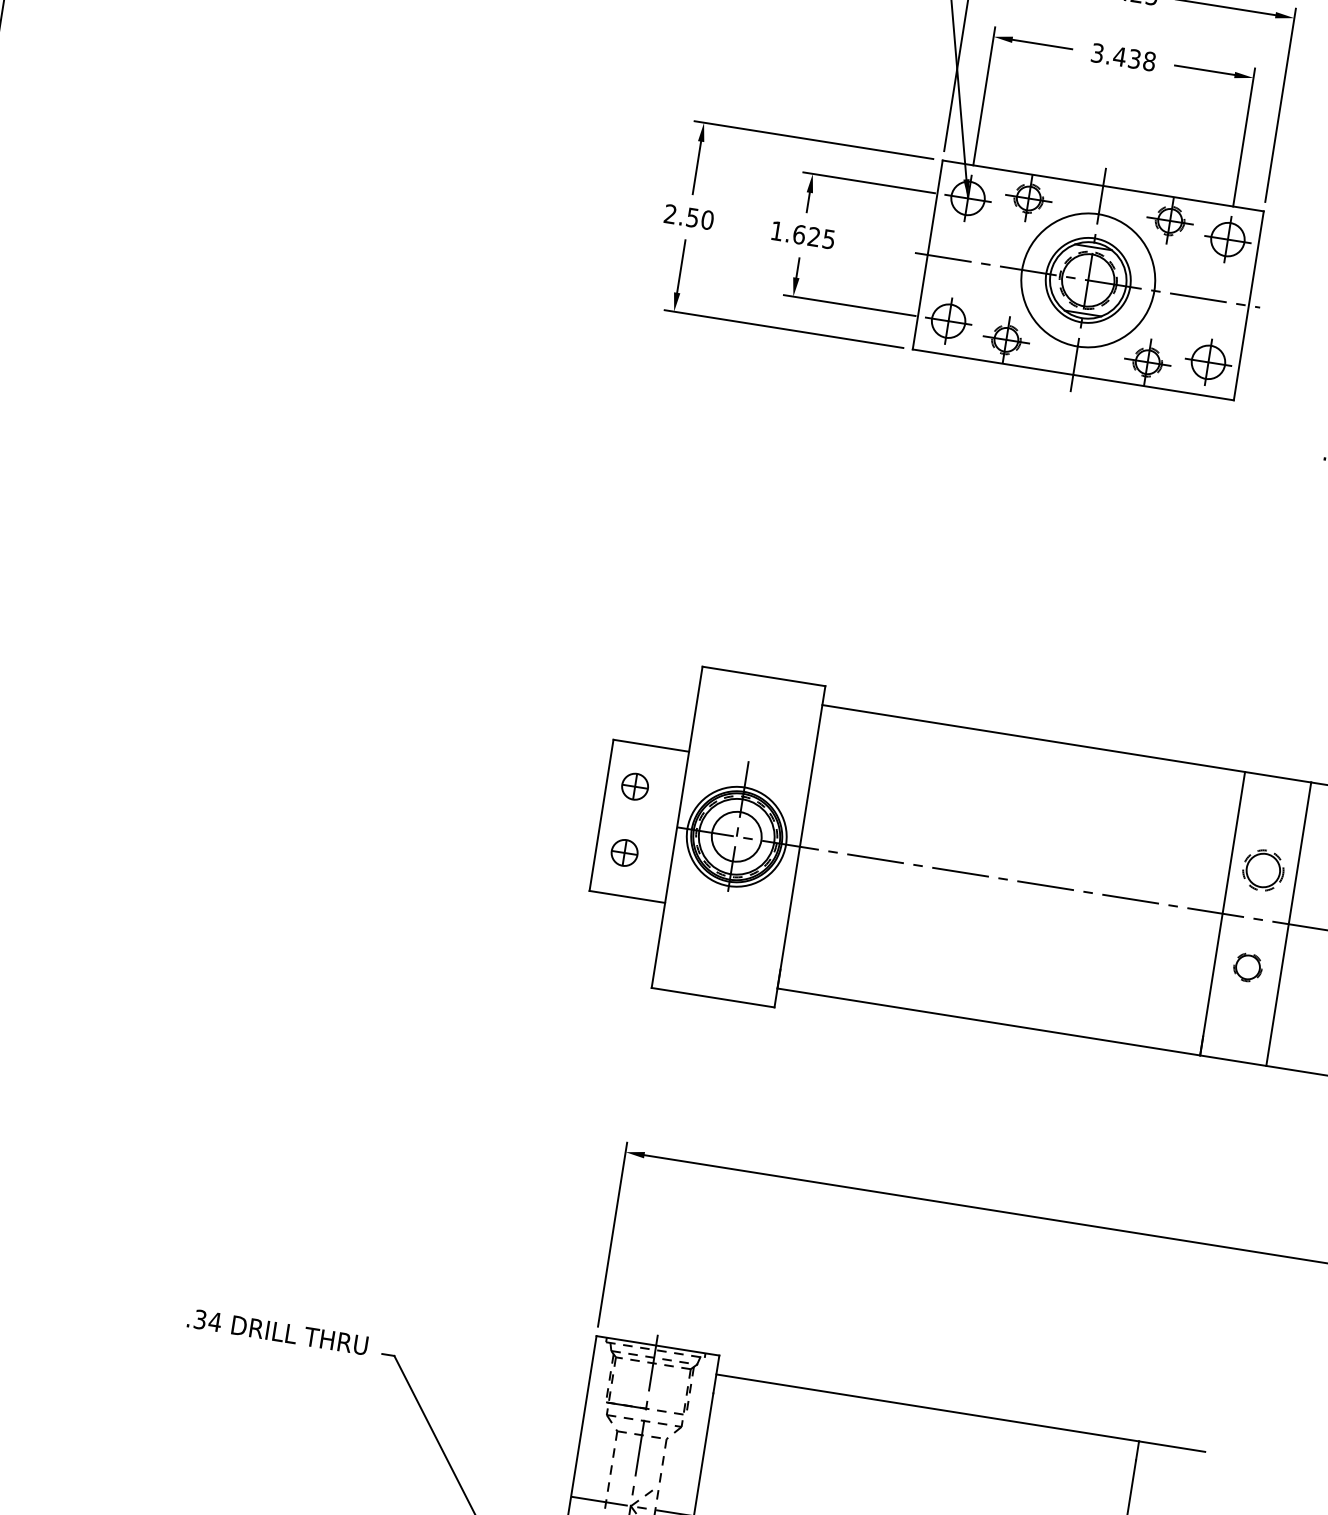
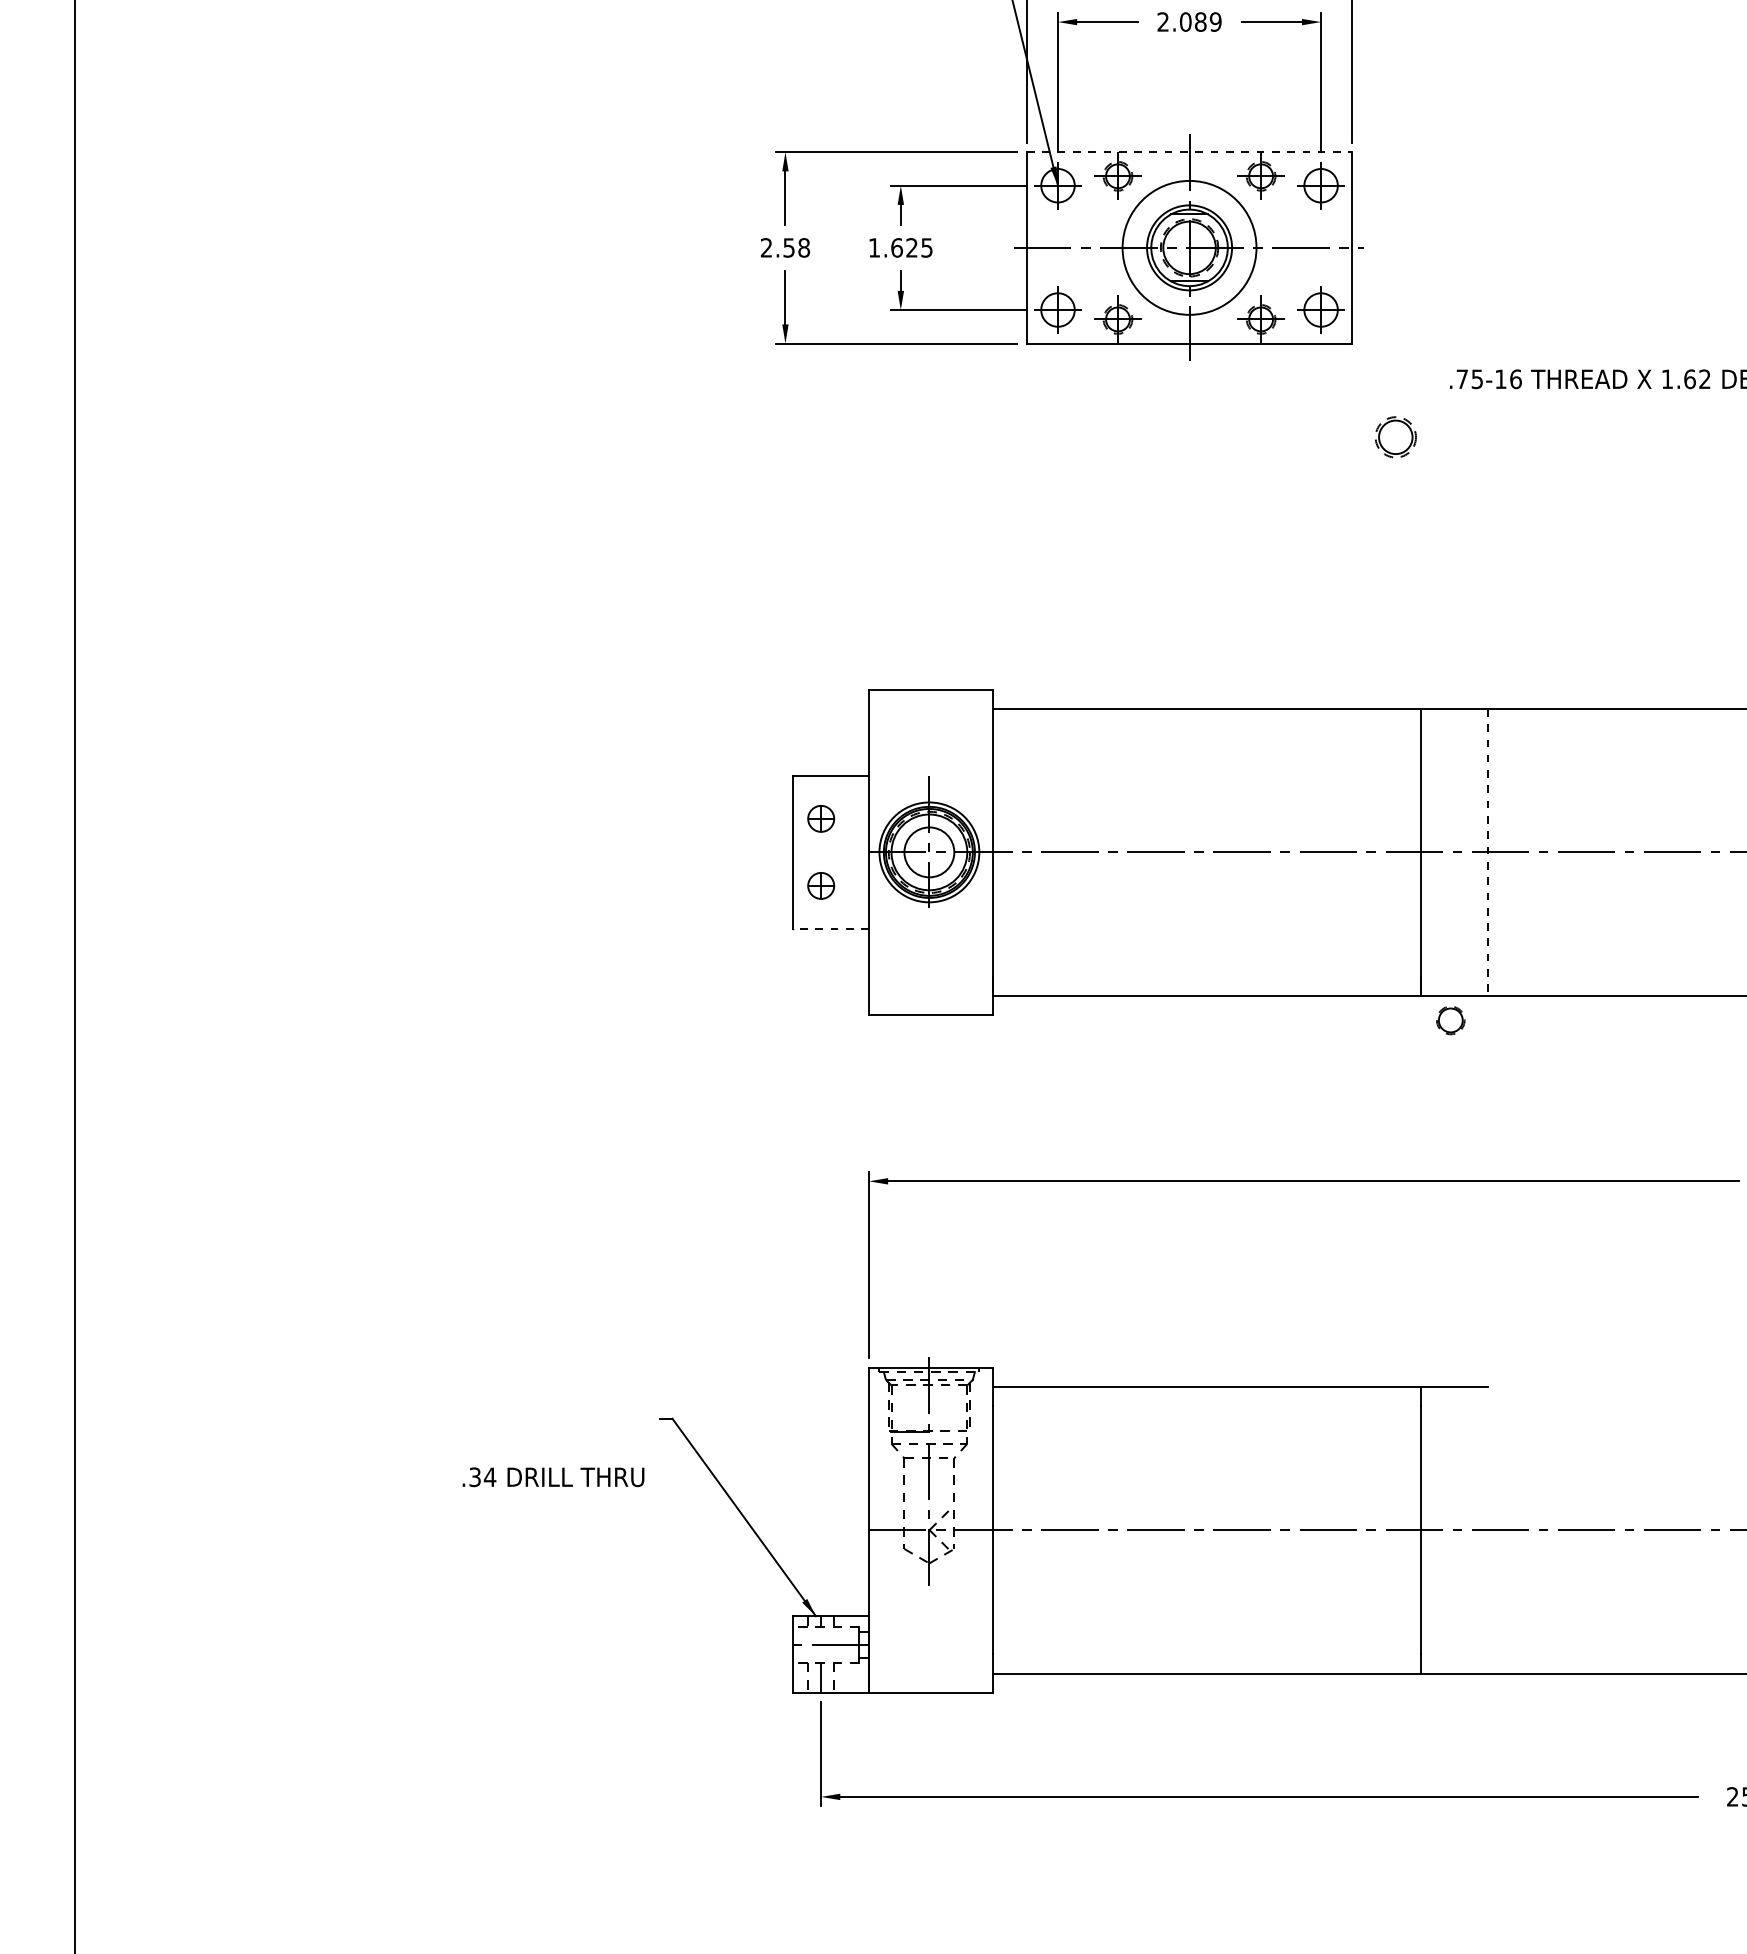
text: (1123, 56) -> (1189, 21), 3.438 -> 2.089
line: (1103, 186) -> (1189, 152), solid -> dashed
text: (708, 219) -> (804, 247), 2.50 -> 2.58
part: (1263, 870) -> (1395, 437), moved
line: (627, 896) -> (830, 928), solid -> dashed
line: (1288, 924) -> (1488, 852), solid -> dashed
part: (1247, 967) -> (1450, 1020), moved
text: (277, 1332) -> (553, 1477), moved

